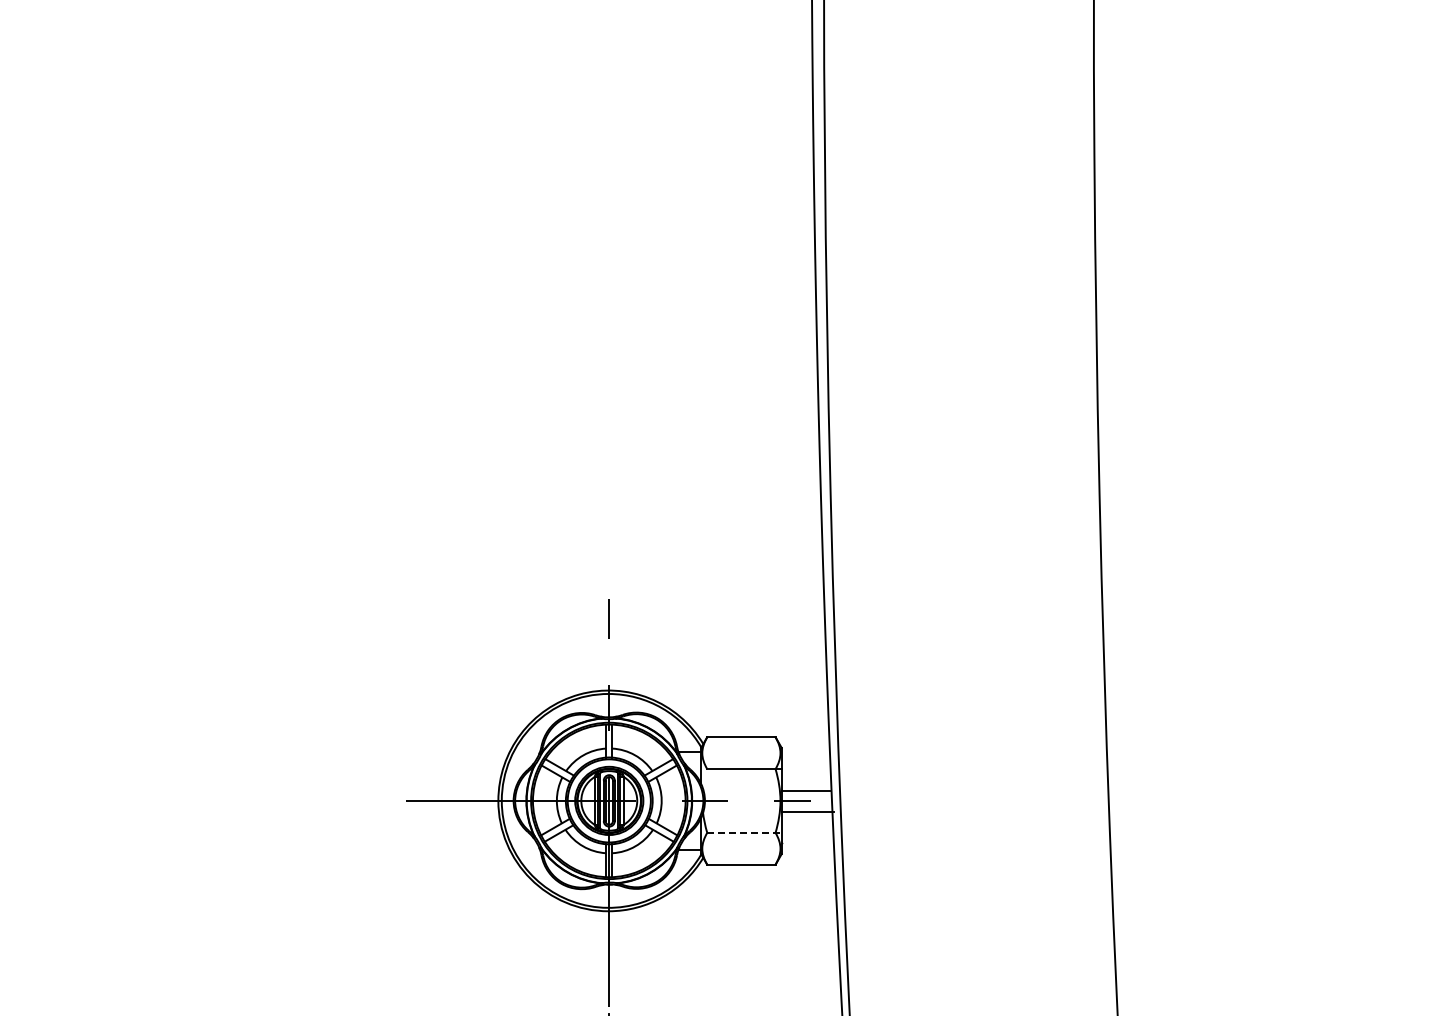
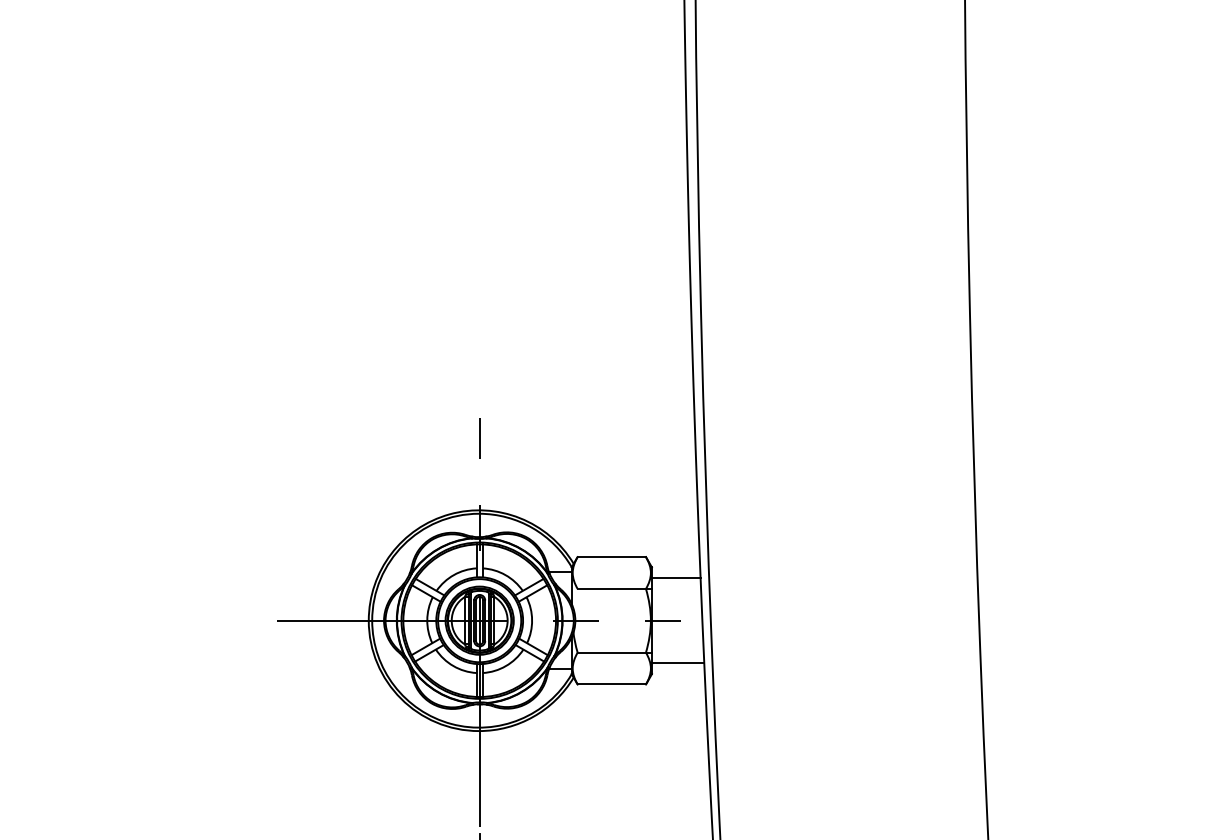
line: (805, 790) -> (675, 578), moved
line: (807, 812) -> (677, 663), moved
line: (744, 832) -> (614, 652), dashed -> solid

